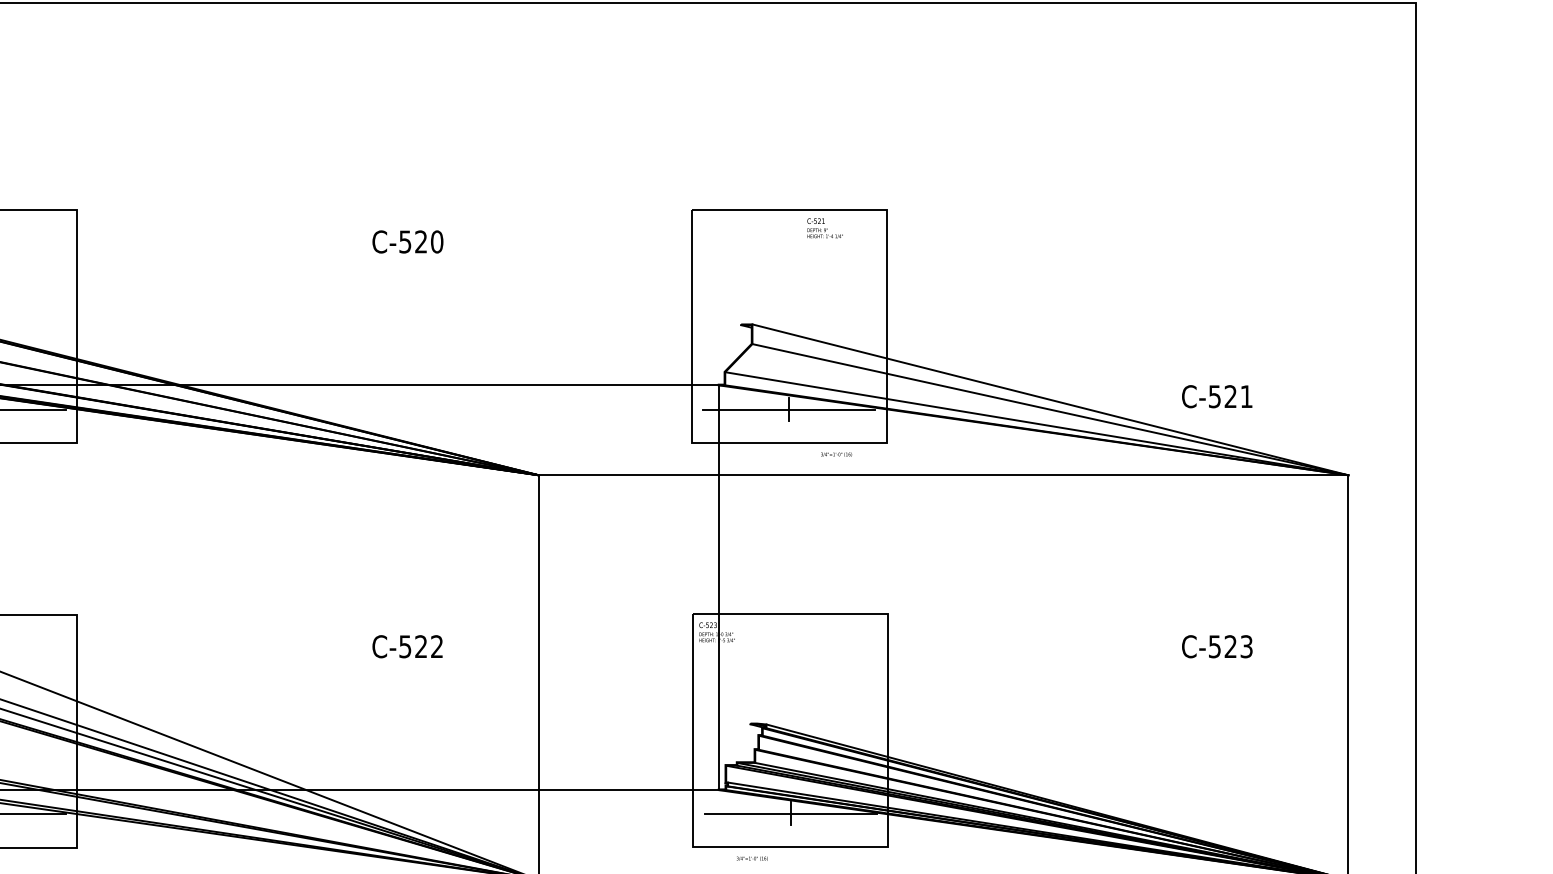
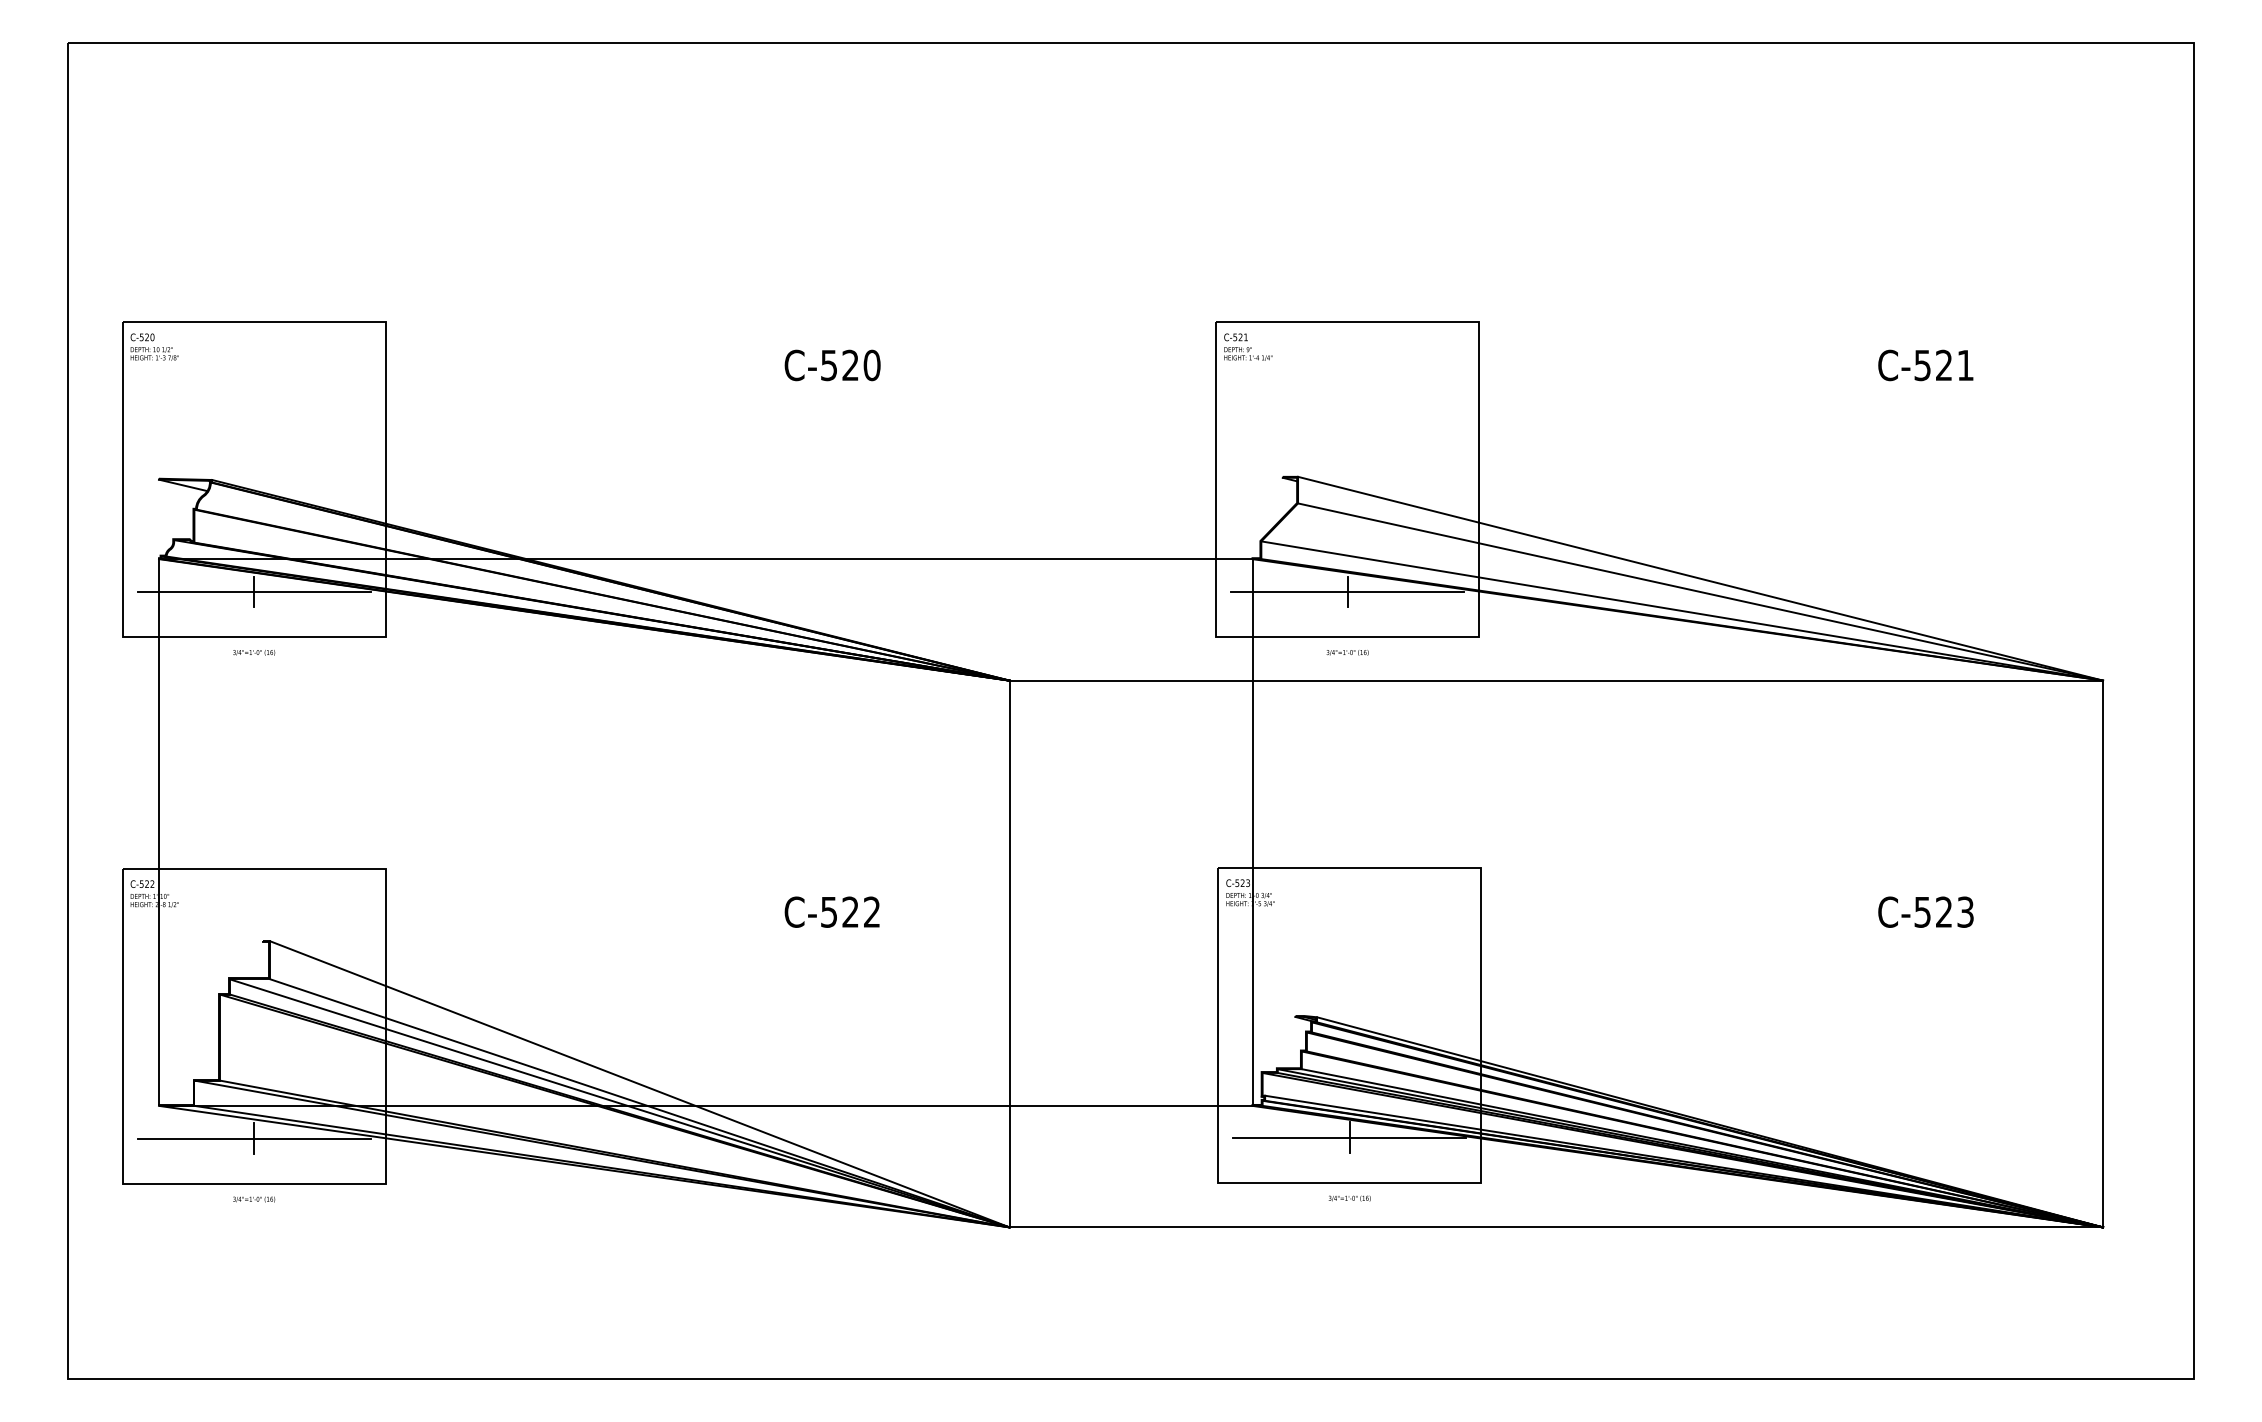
text: (825, 227) -> (1248, 346), moved
text: (1216, 396) -> (1925, 365), moved
text: (836, 454) -> (1347, 652), moved
text: (752, 858) -> (1349, 1198), moved

